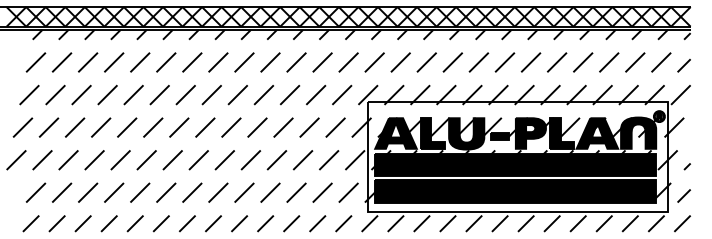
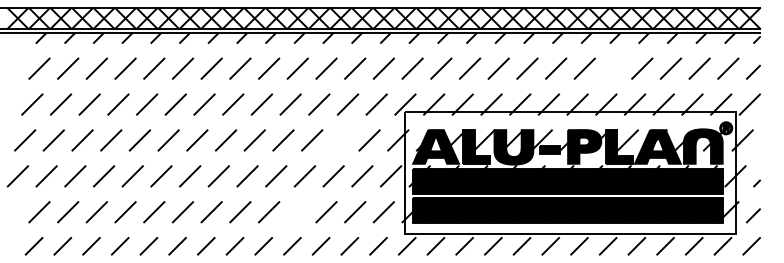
line: (557, 62) -> (613, 68), removed
line: (309, 127) -> (340, 140), removed
line: (270, 192) -> (297, 211), removed

